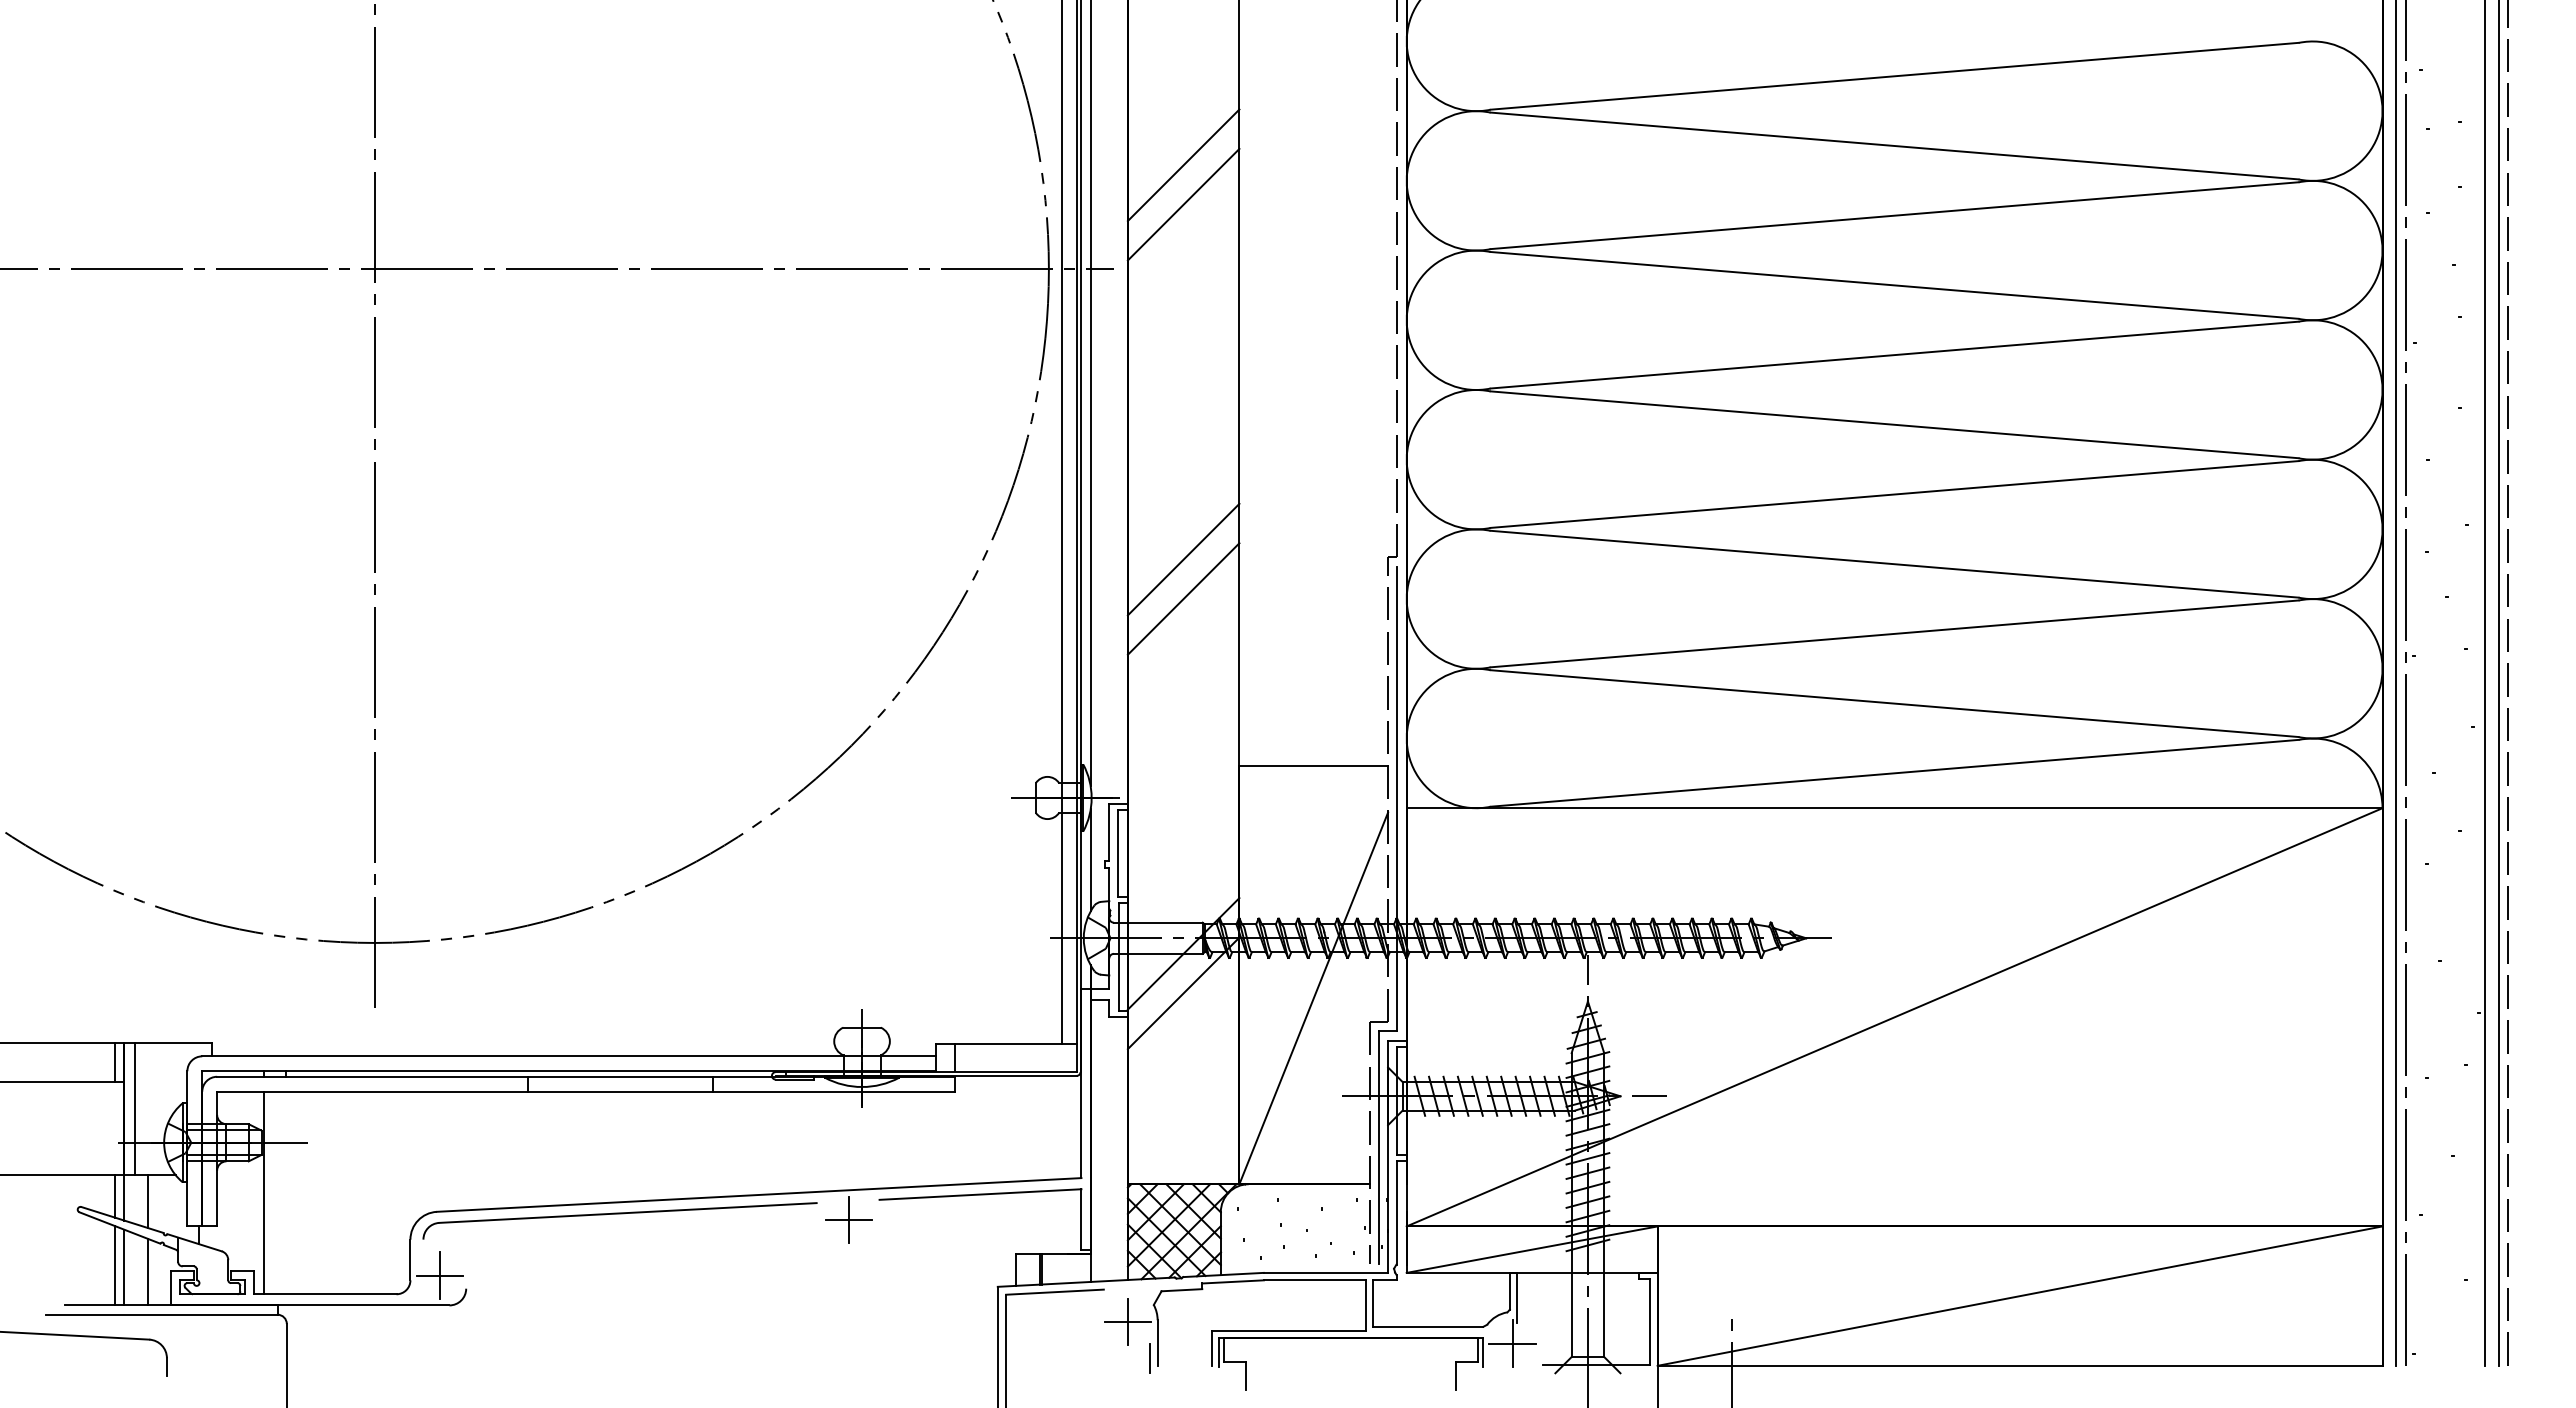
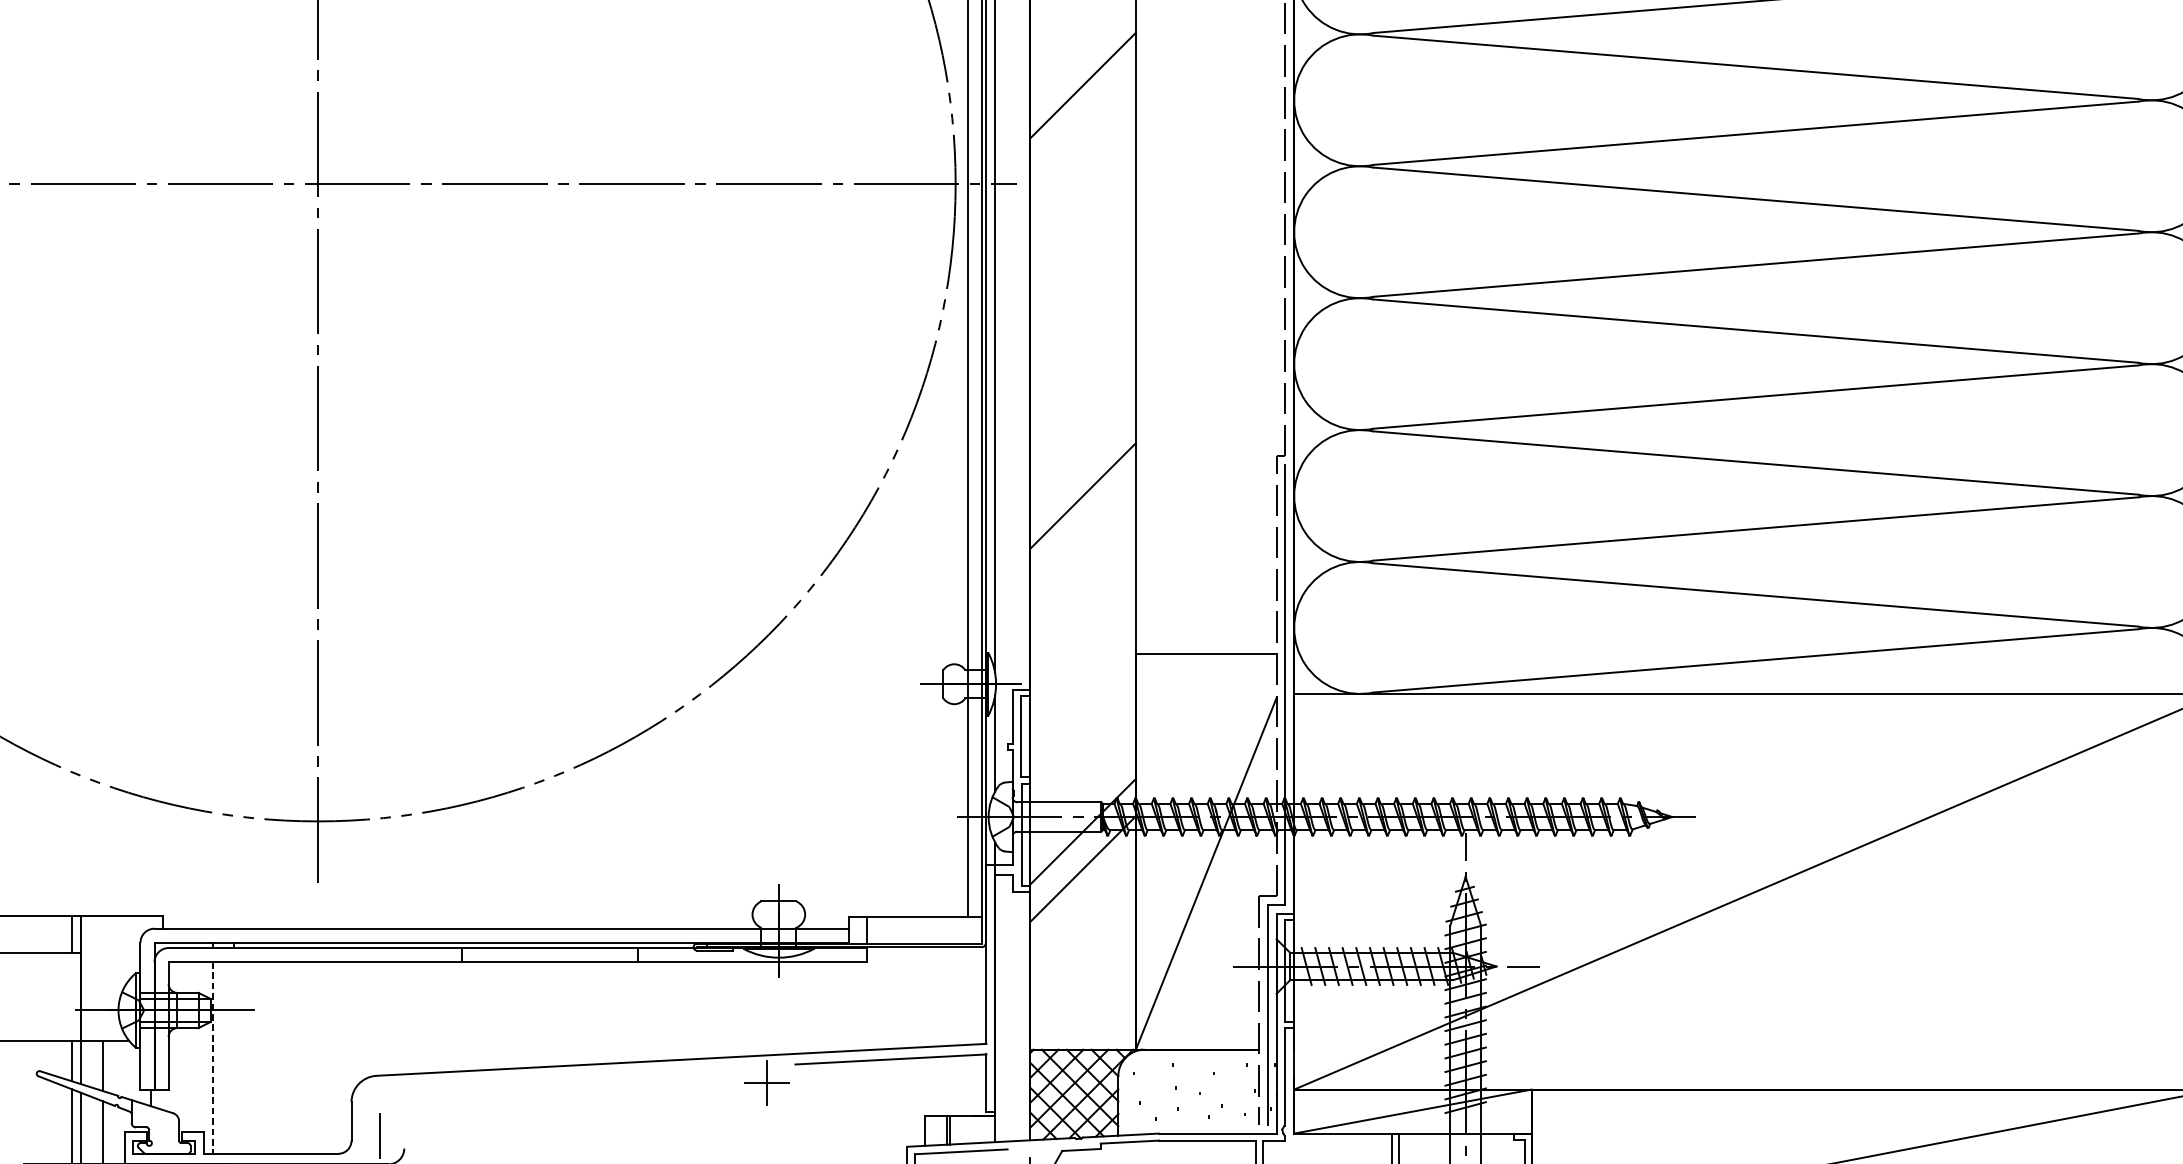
line: (1183, 204) -> (1083, 122), removed
line: (1183, 559) -> (1083, 458), removed
line: (135, 1109) -> (91, 978), removed
line: (263, 1193) -> (212, 1058), solid -> dashed
part: (619, 1220) -> (549, 1084), removed
line: (439, 1275) -> (379, 1136), removed

